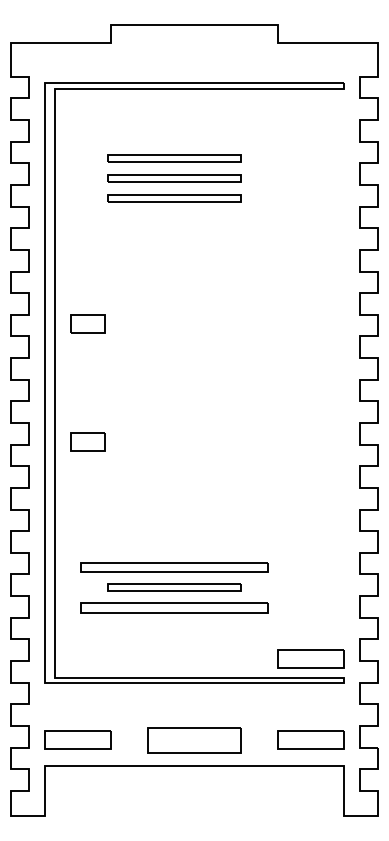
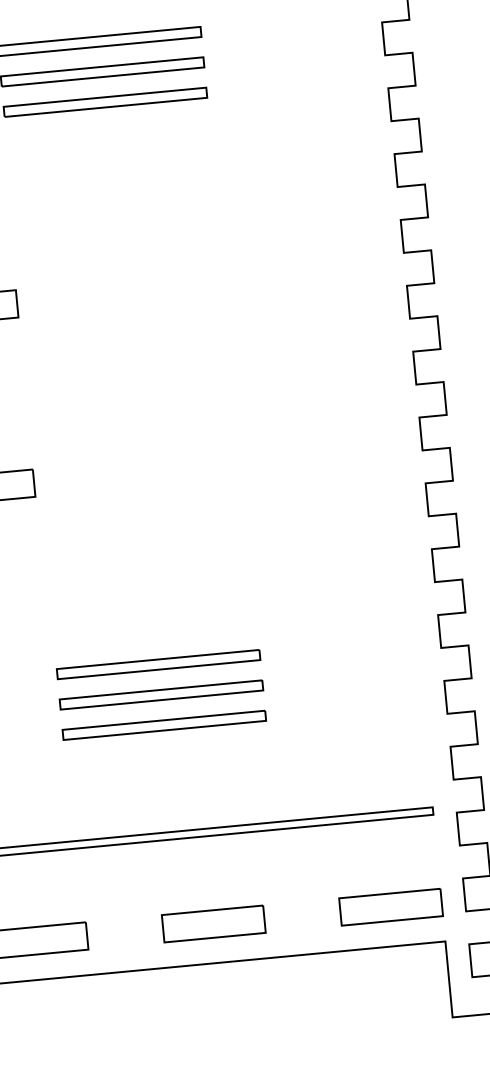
part: (174, 567) -> (158, 664), size x0.71
part: (174, 607) -> (164, 724), size x0.71
part: (310, 658) -> (378, 782), removed
part: (194, 739) -> (213, 922), size x0.71

